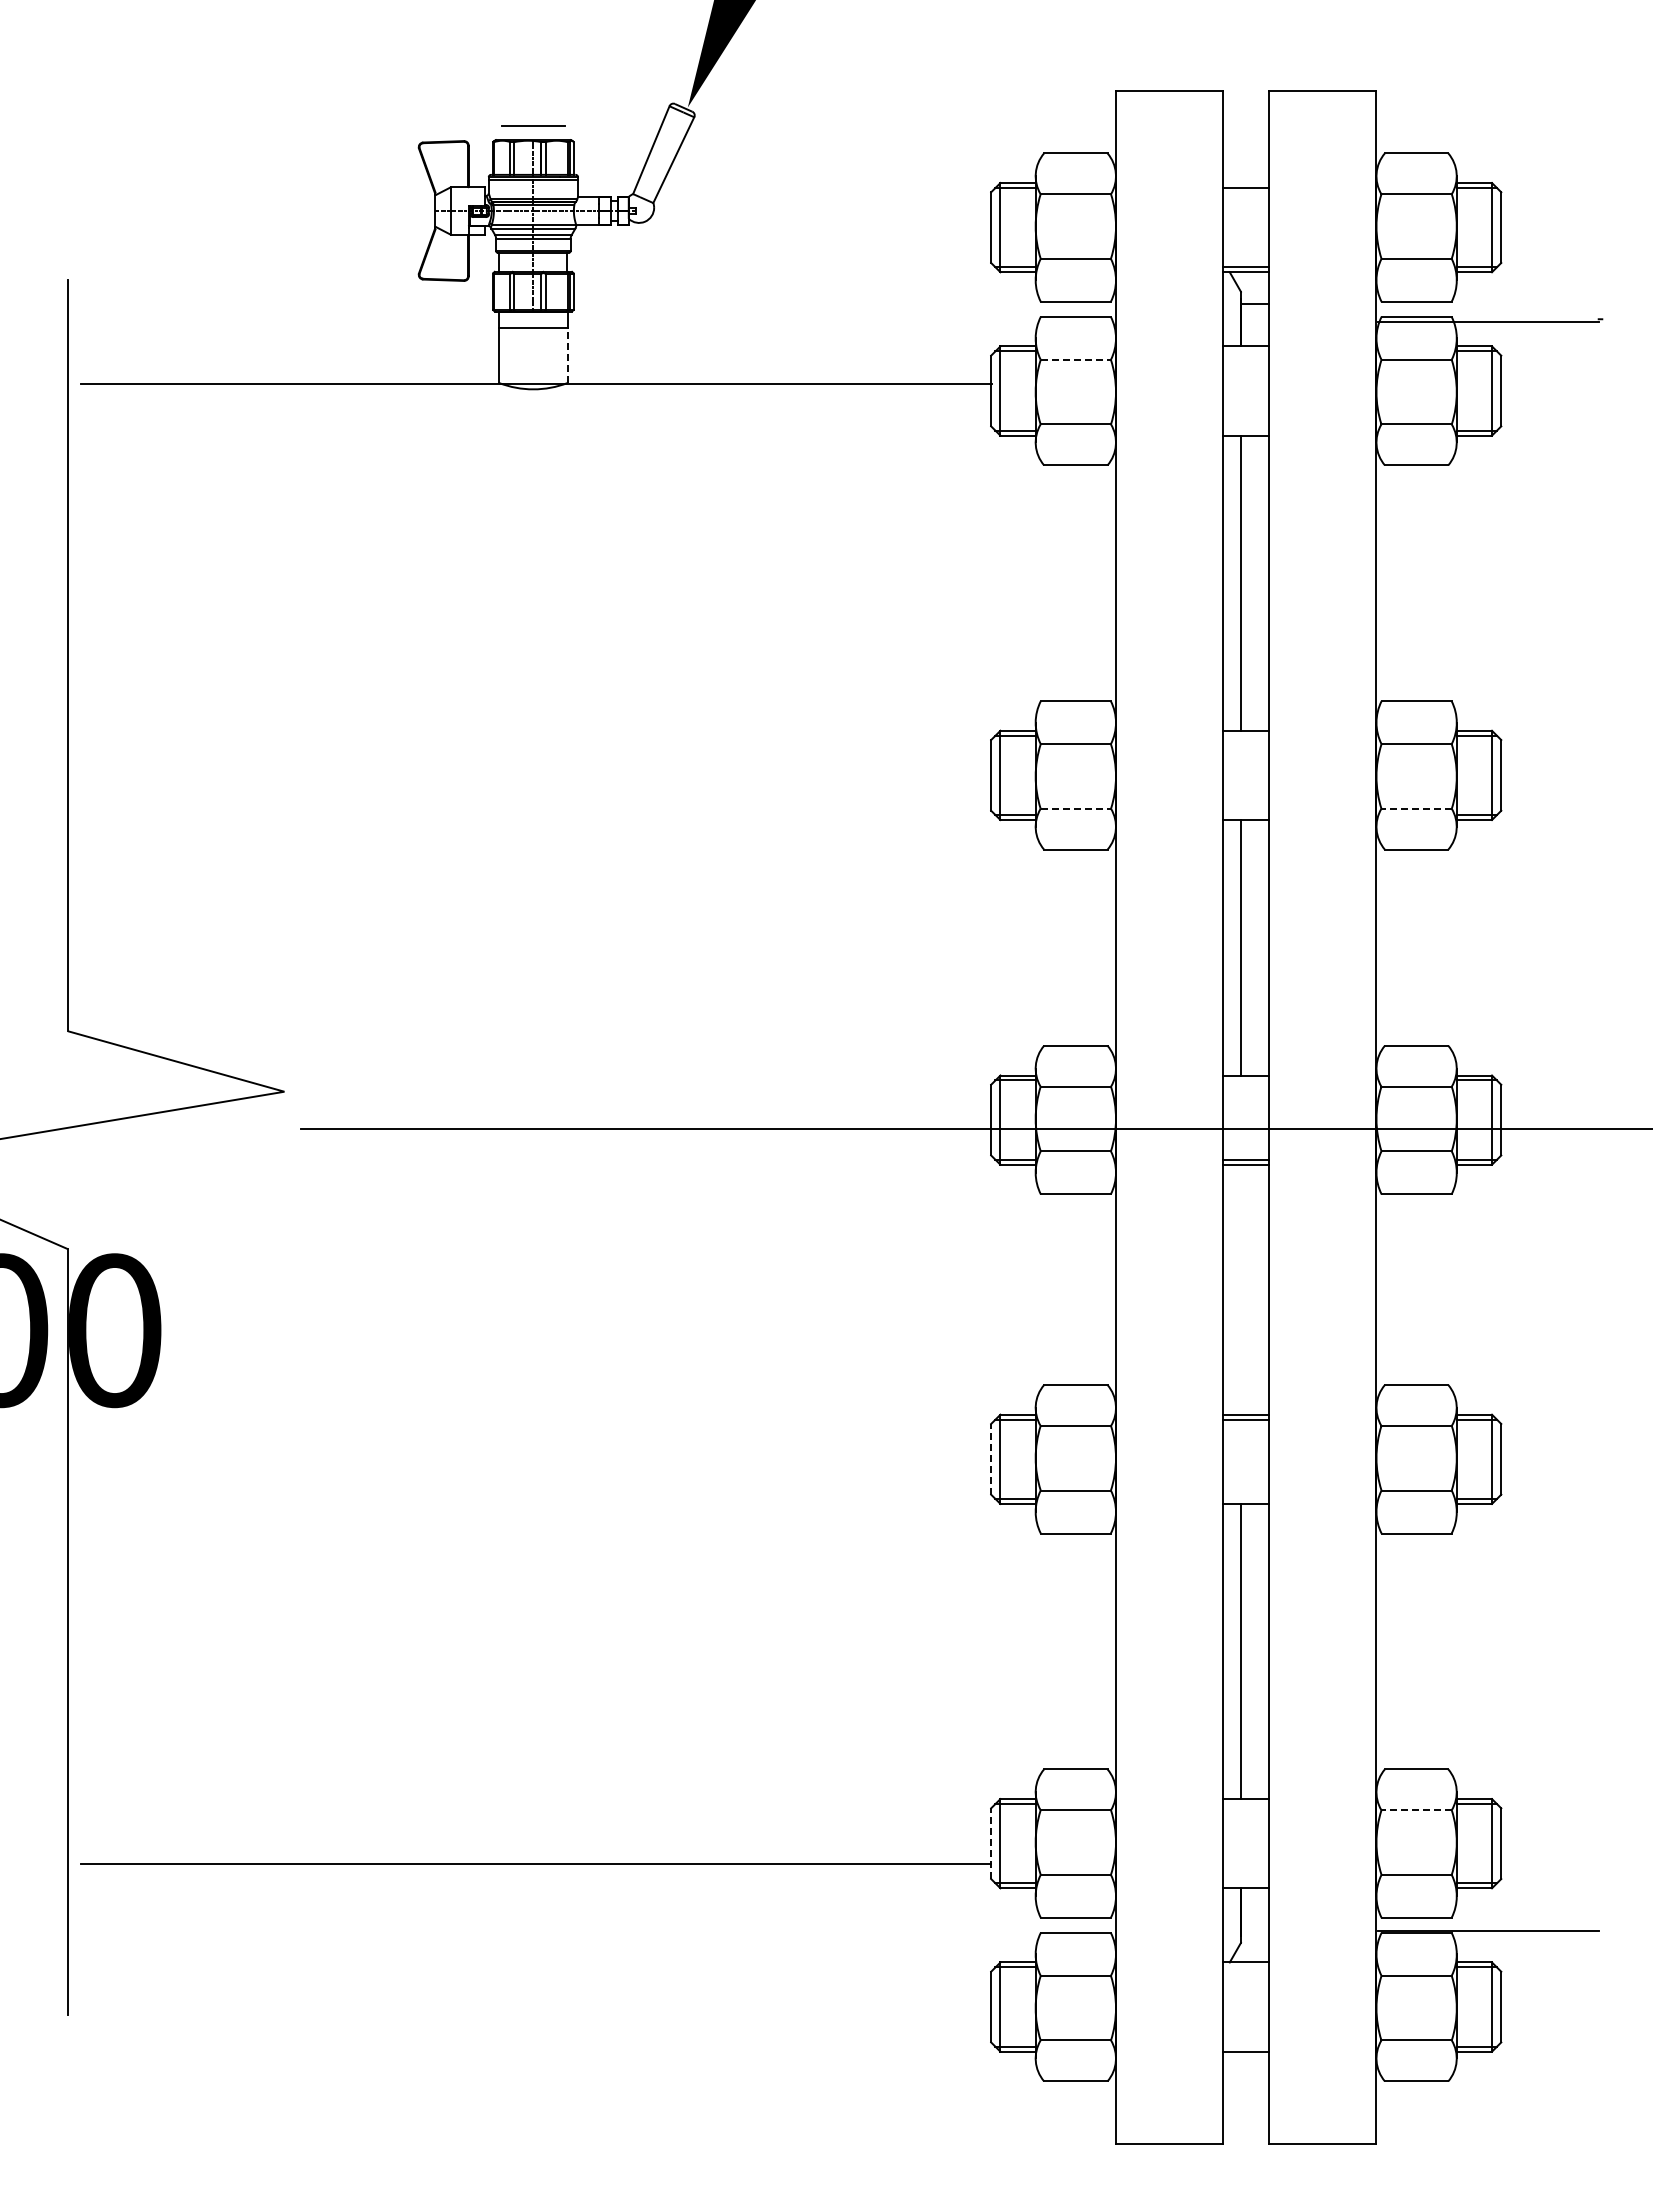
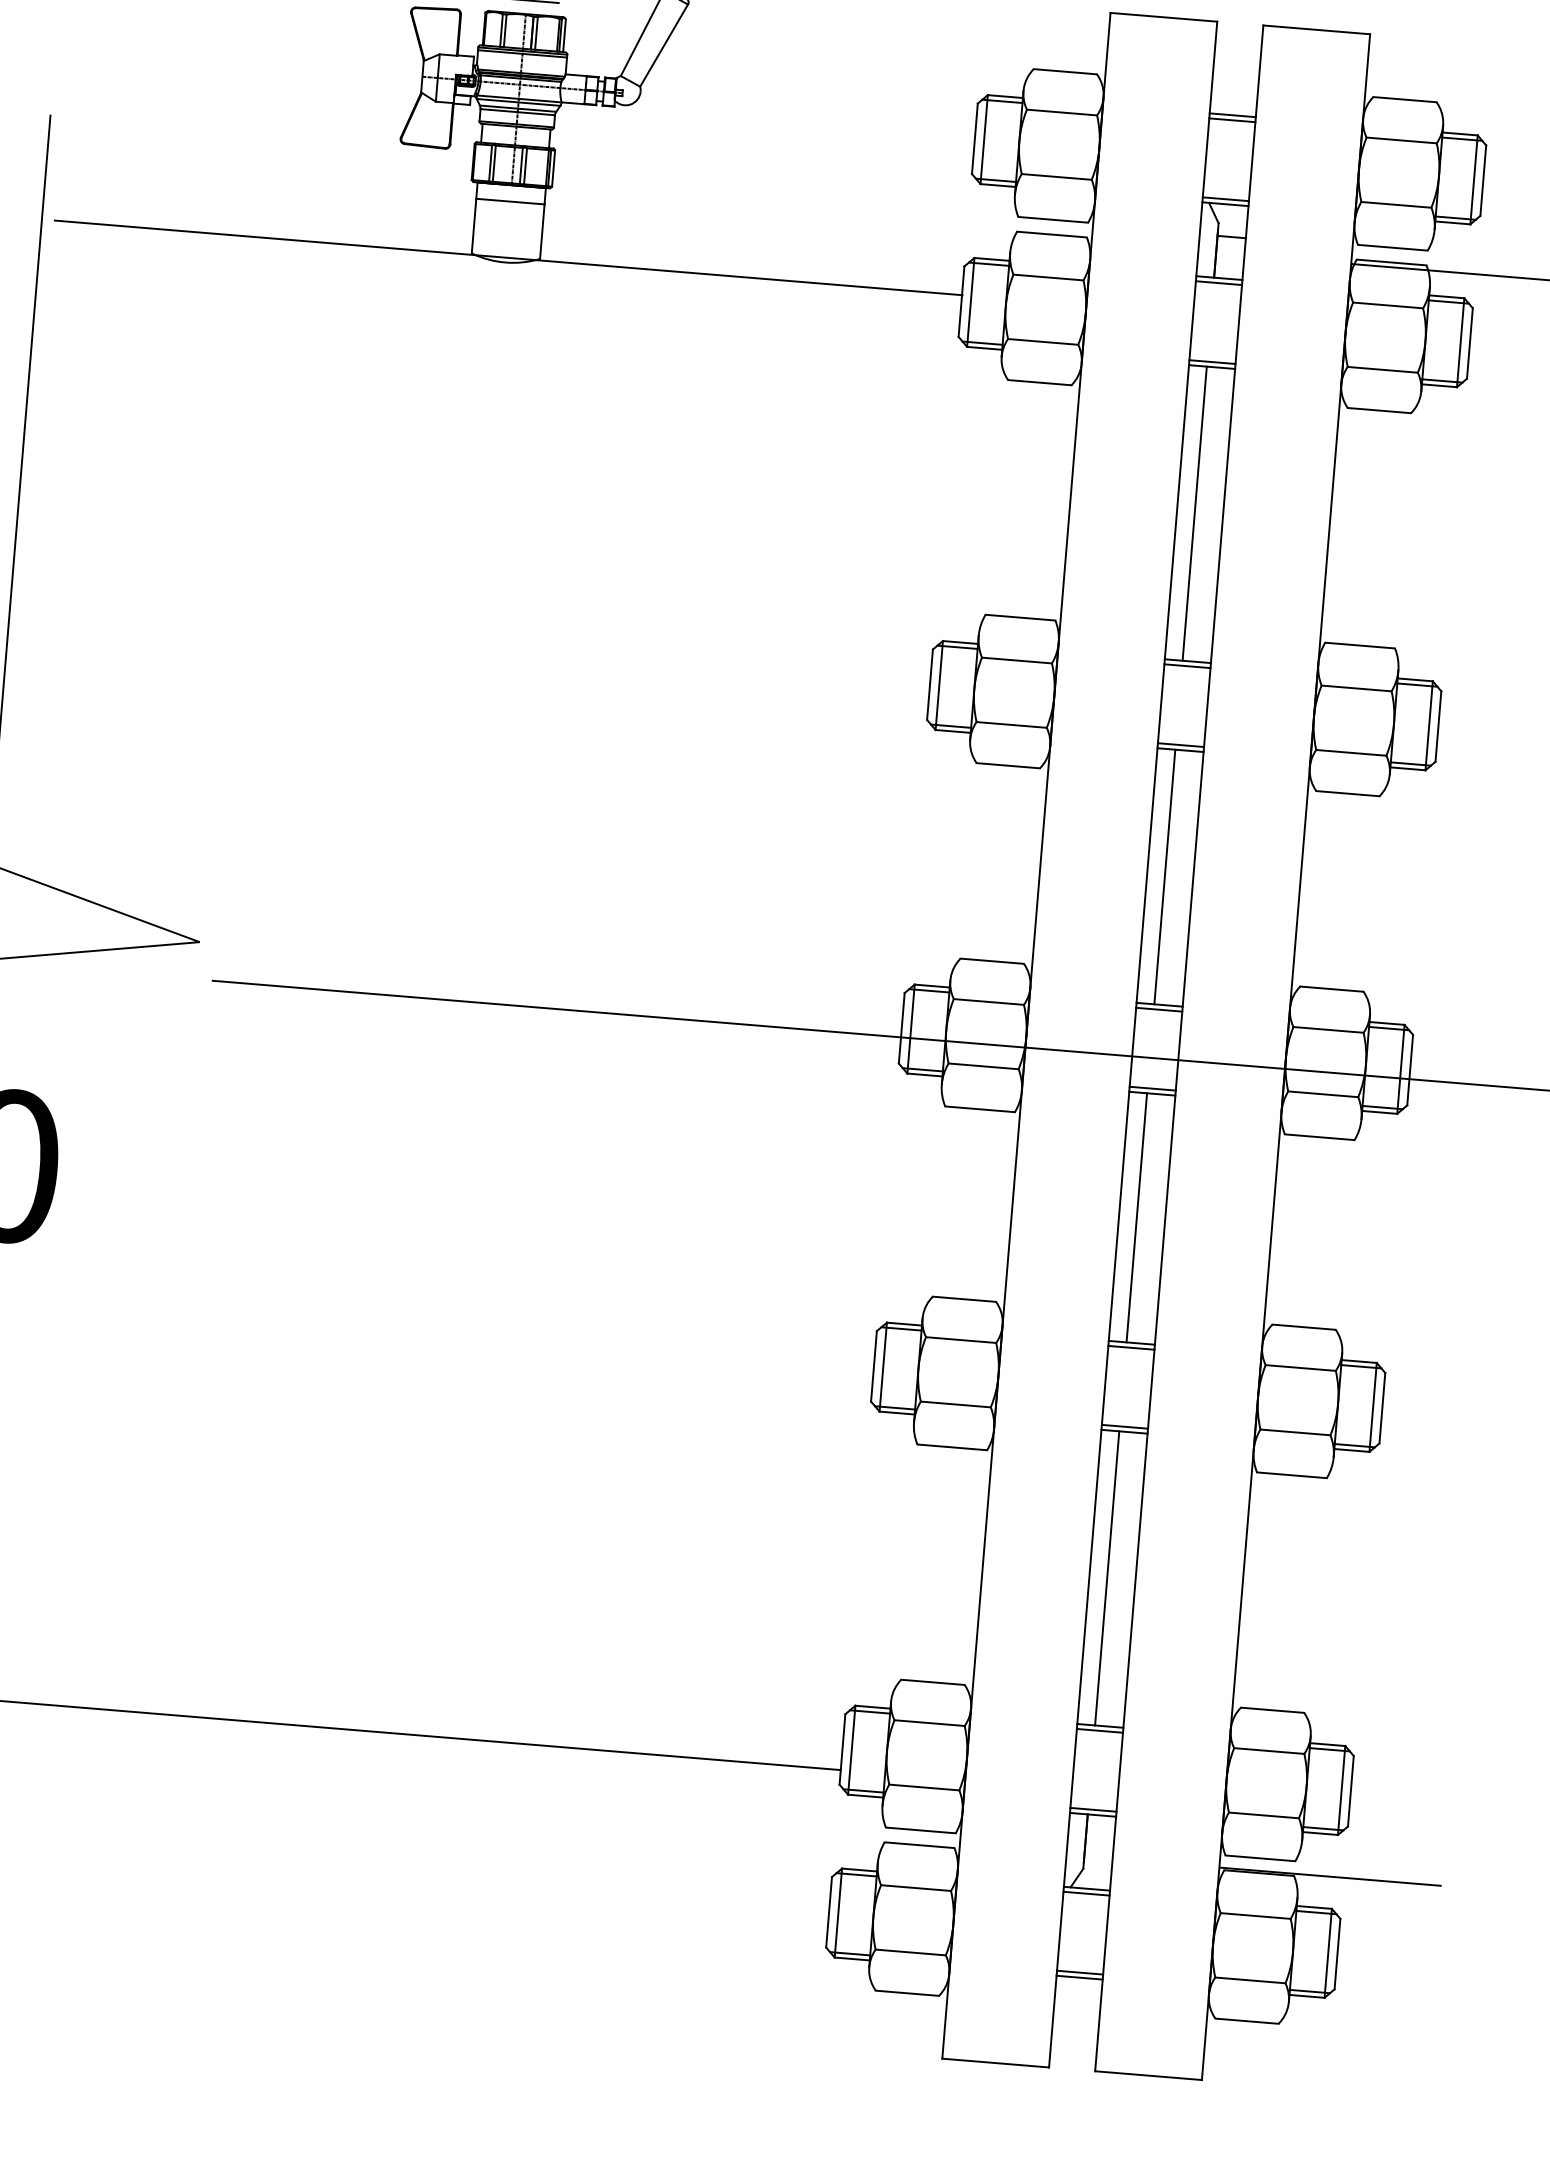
line: (1246, 183) -> (1232, 115), added
line: (1246, 351) -> (1219, 283), added
line: (567, 355) -> (542, 231), dashed -> solid
line: (1076, 359) -> (1049, 277), dashed -> solid
line: (1246, 430) -> (1212, 361), added
line: (1246, 735) -> (1187, 665), added
line: (1076, 808) -> (1012, 724), dashed -> solid
line: (1416, 808) -> (1351, 752), dashed -> solid
line: (1246, 814) -> (1181, 744), added
line: (1246, 1080) -> (1159, 1009), added
line: (1240, 1289) -> (1136, 1217), added
line: (991, 1458) -> (874, 1365), dashed -> solid
line: (1246, 1498) -> (1125, 1426), added
line: (1246, 1804) -> (1100, 1731), added
line: (1416, 1810) -> (1269, 1751), dashed -> solid
line: (991, 1843) -> (842, 1749), dashed -> solid
line: (1246, 1883) -> (1093, 1810), added
line: (1246, 1967) -> (1086, 1893), added
line: (1246, 2046) -> (1080, 1972), added

